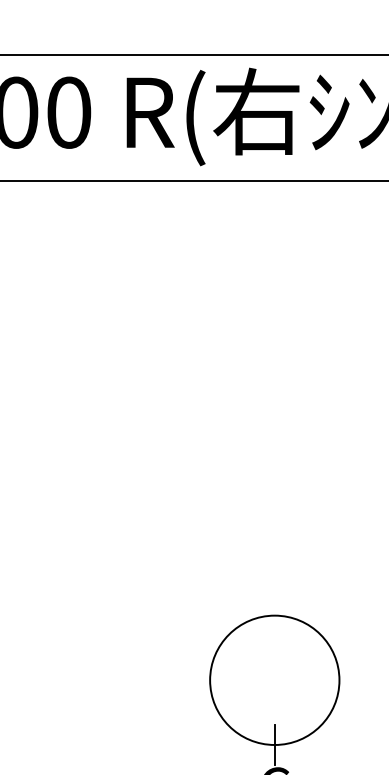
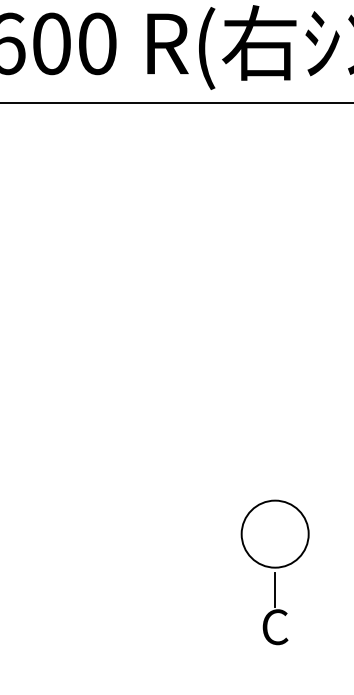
circle: (275, 680) -> (275, 534), size x0.6

